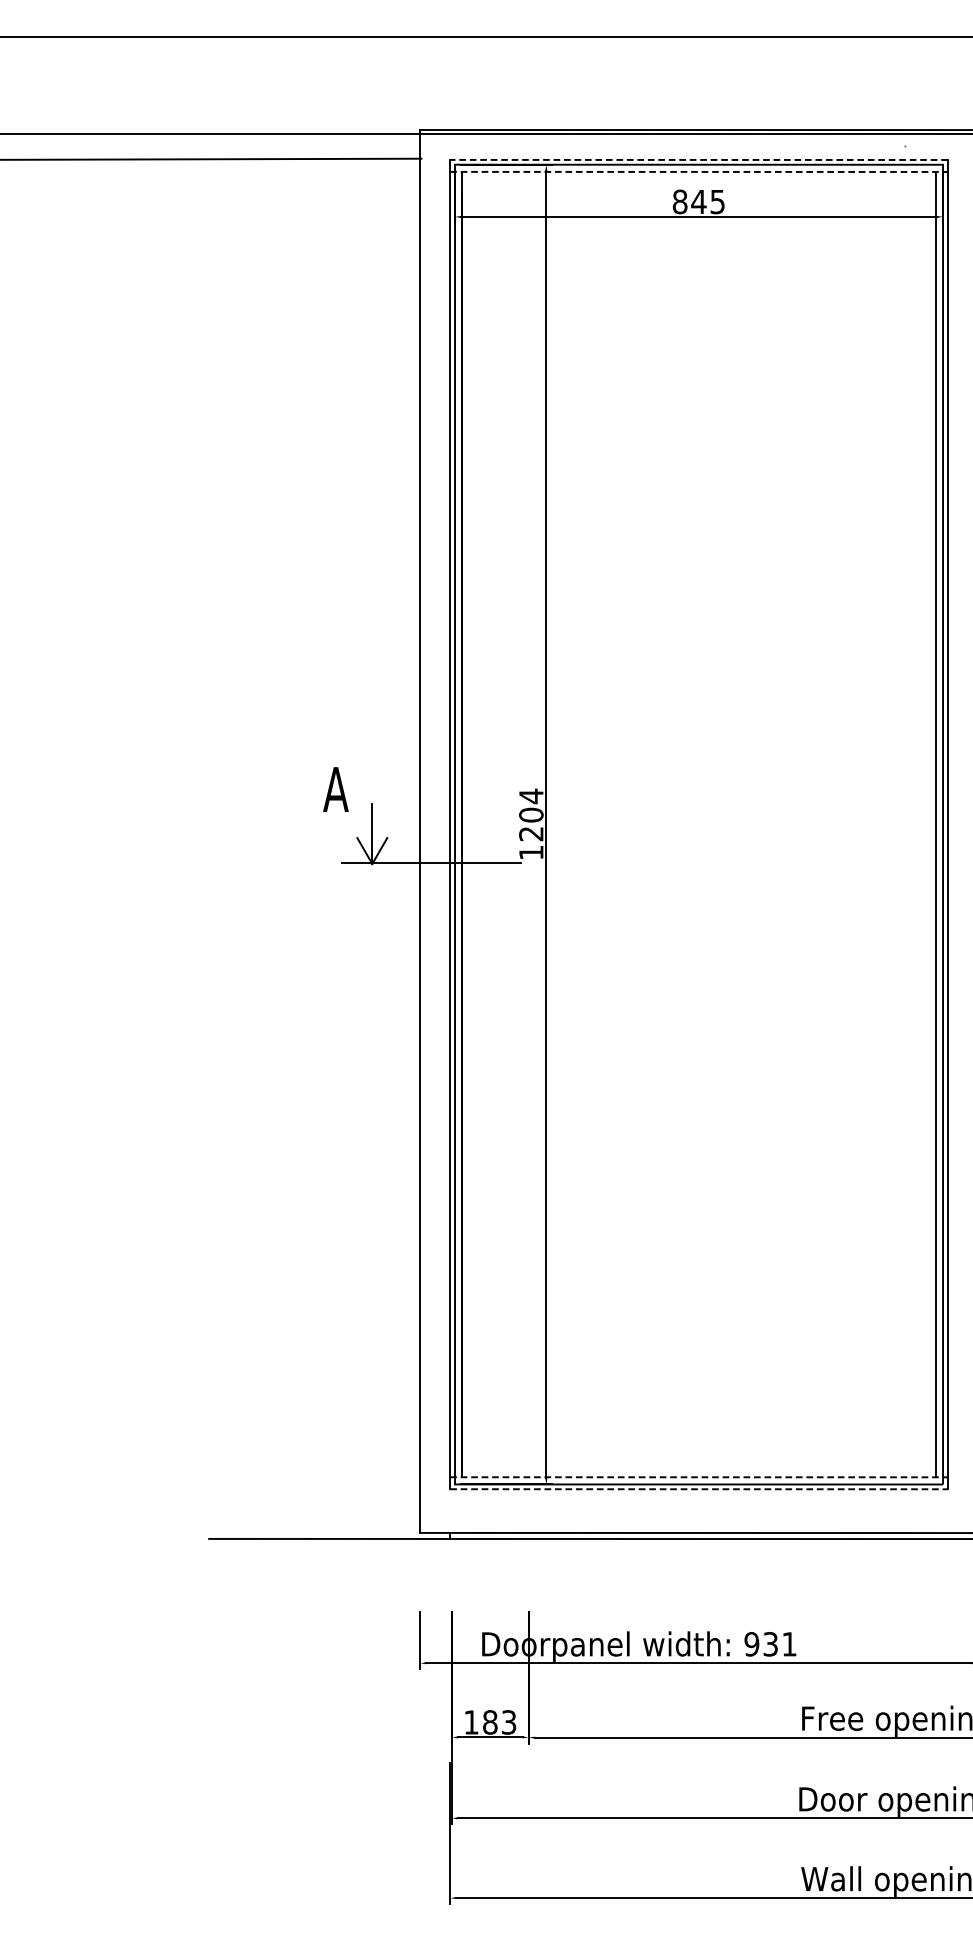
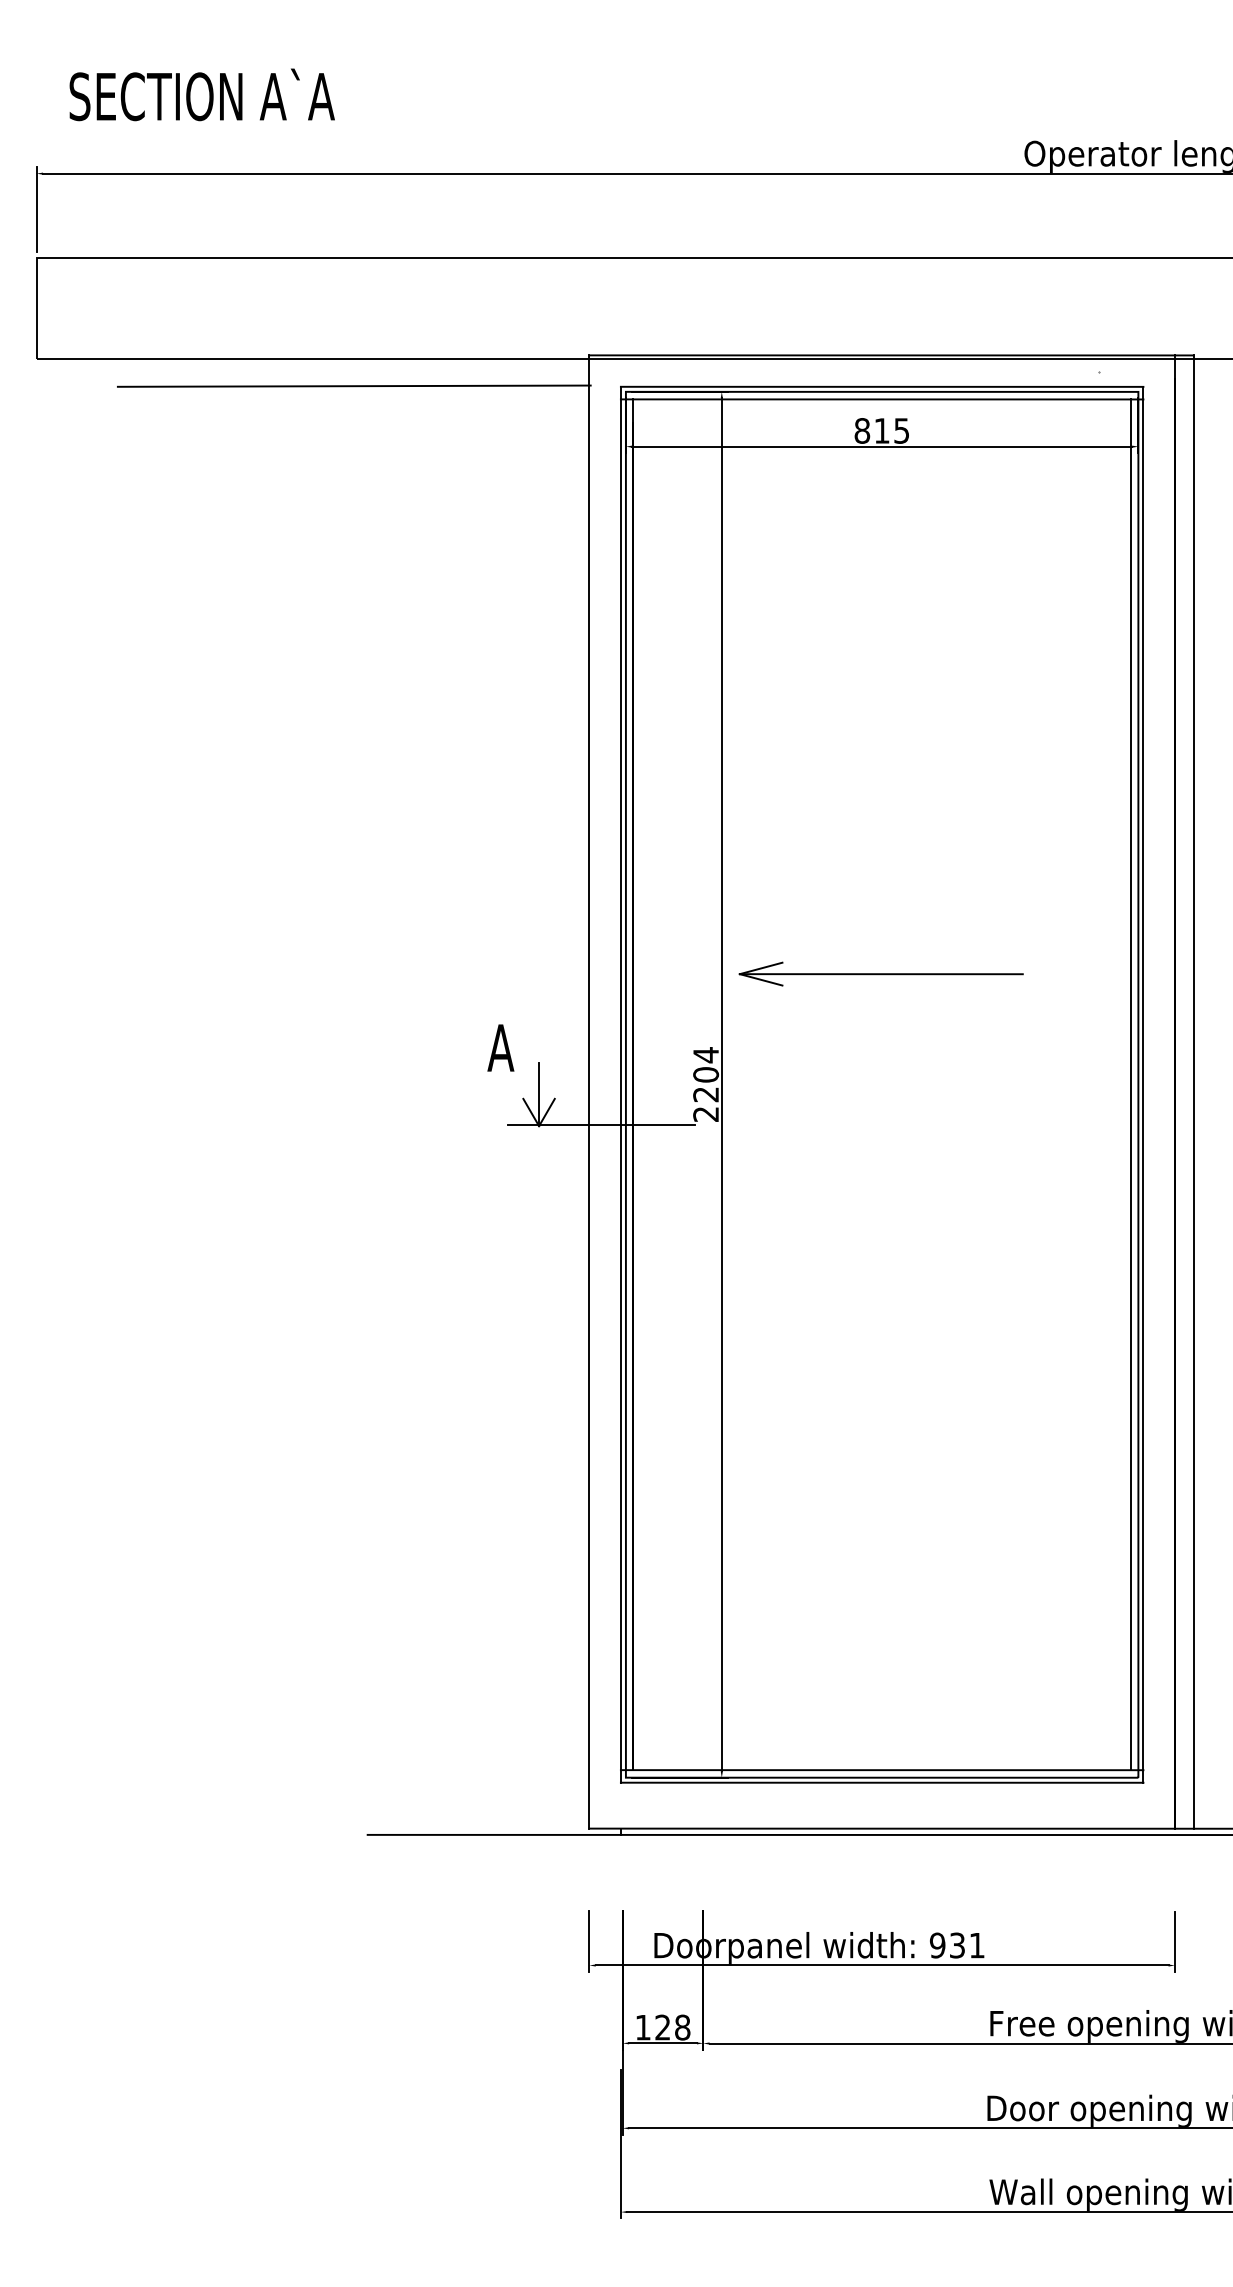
line: (698, 159) -> (881, 386), dashed -> solid
line: (699, 172) -> (882, 399), dashed -> solid
text: (698, 201) -> (881, 430), 845 -> 815
part: (697, 718) -> (880, 973), added
text: (530, 852) -> (705, 1114), 1204 -> 2204
line: (699, 1477) -> (882, 1770), dashed -> solid
line: (699, 1489) -> (882, 1782), dashed -> solid
text: (499, 1722) -> (672, 2027), 183 -> 128

